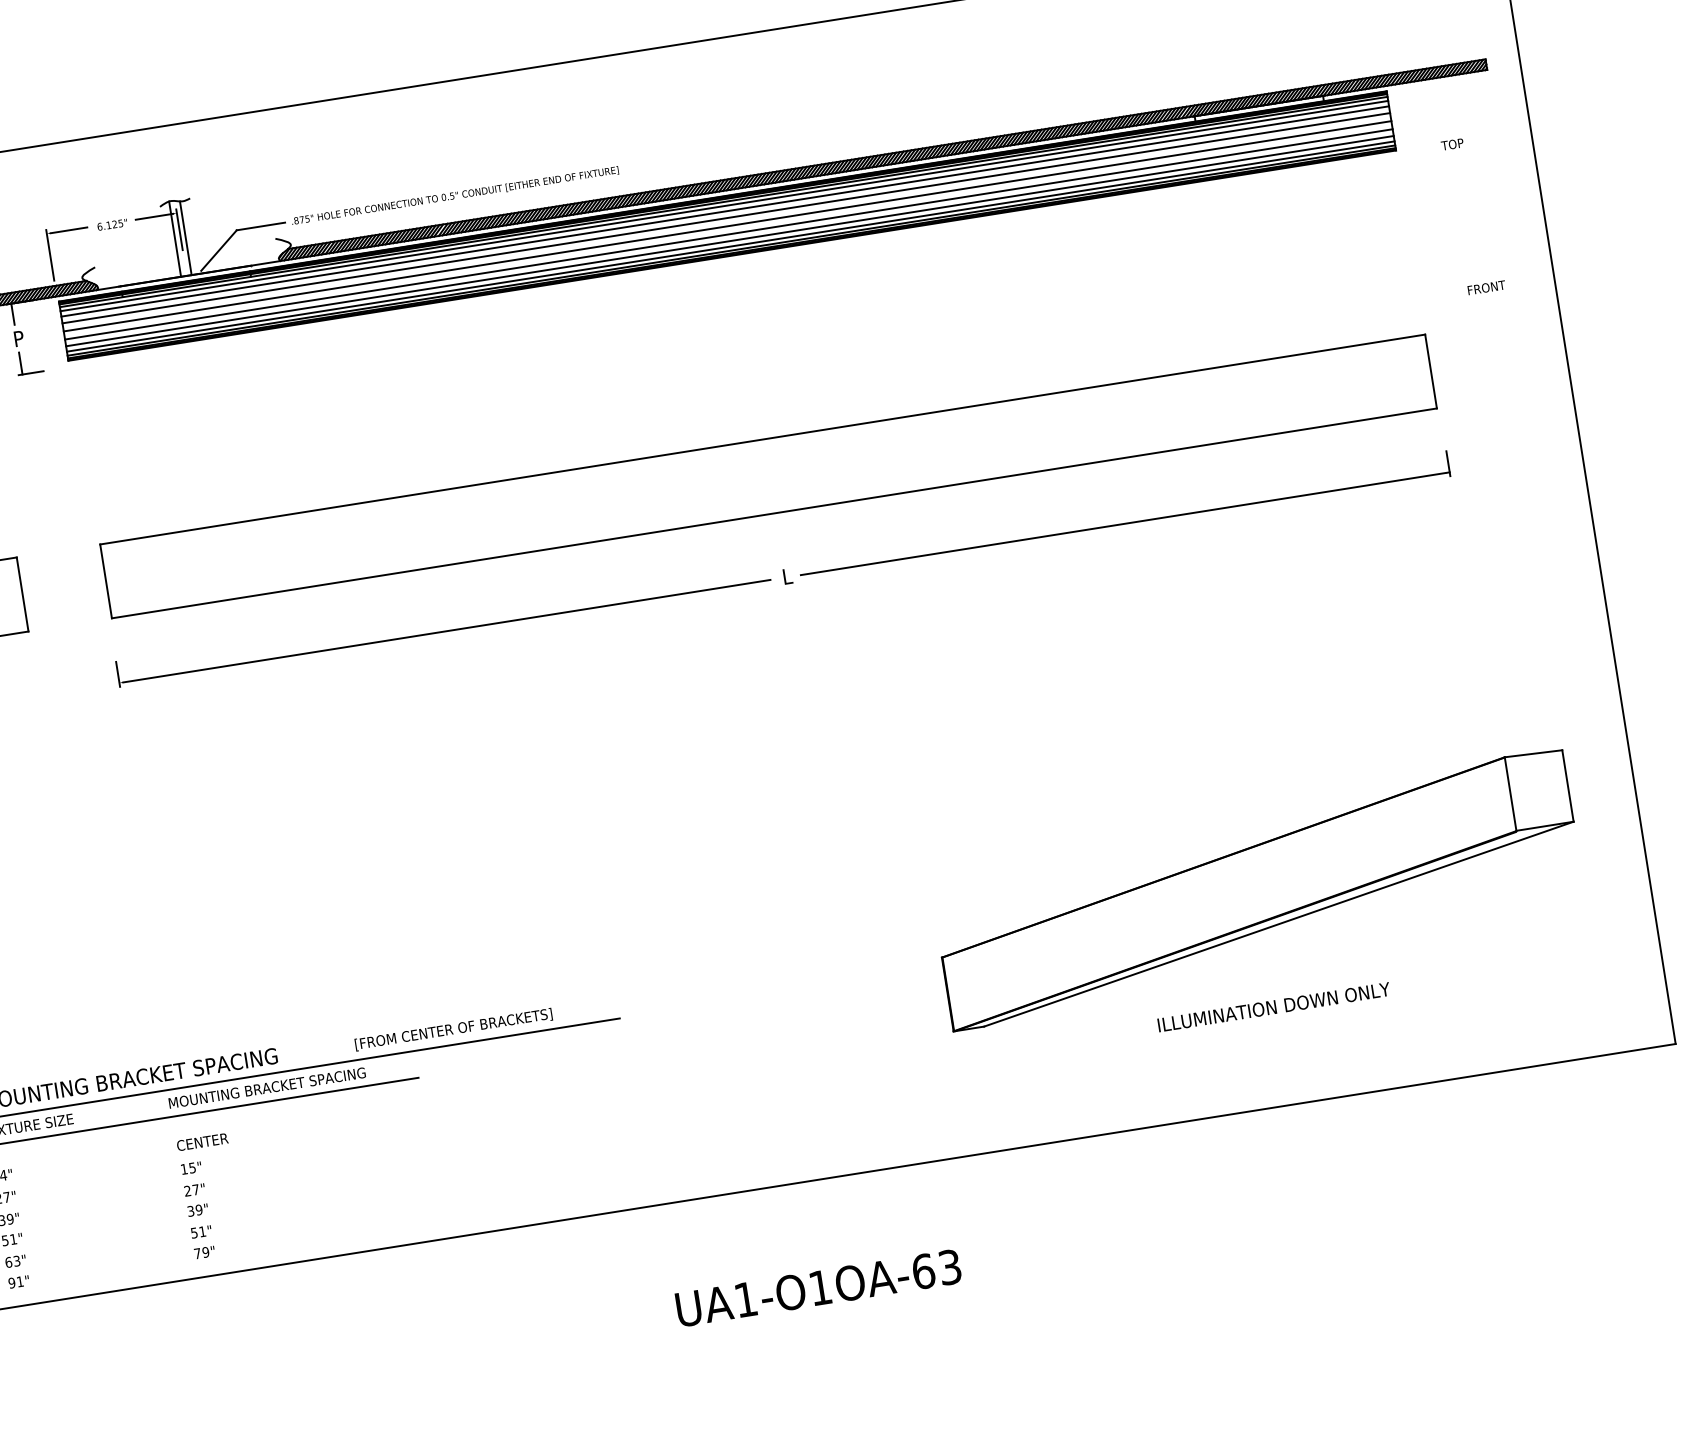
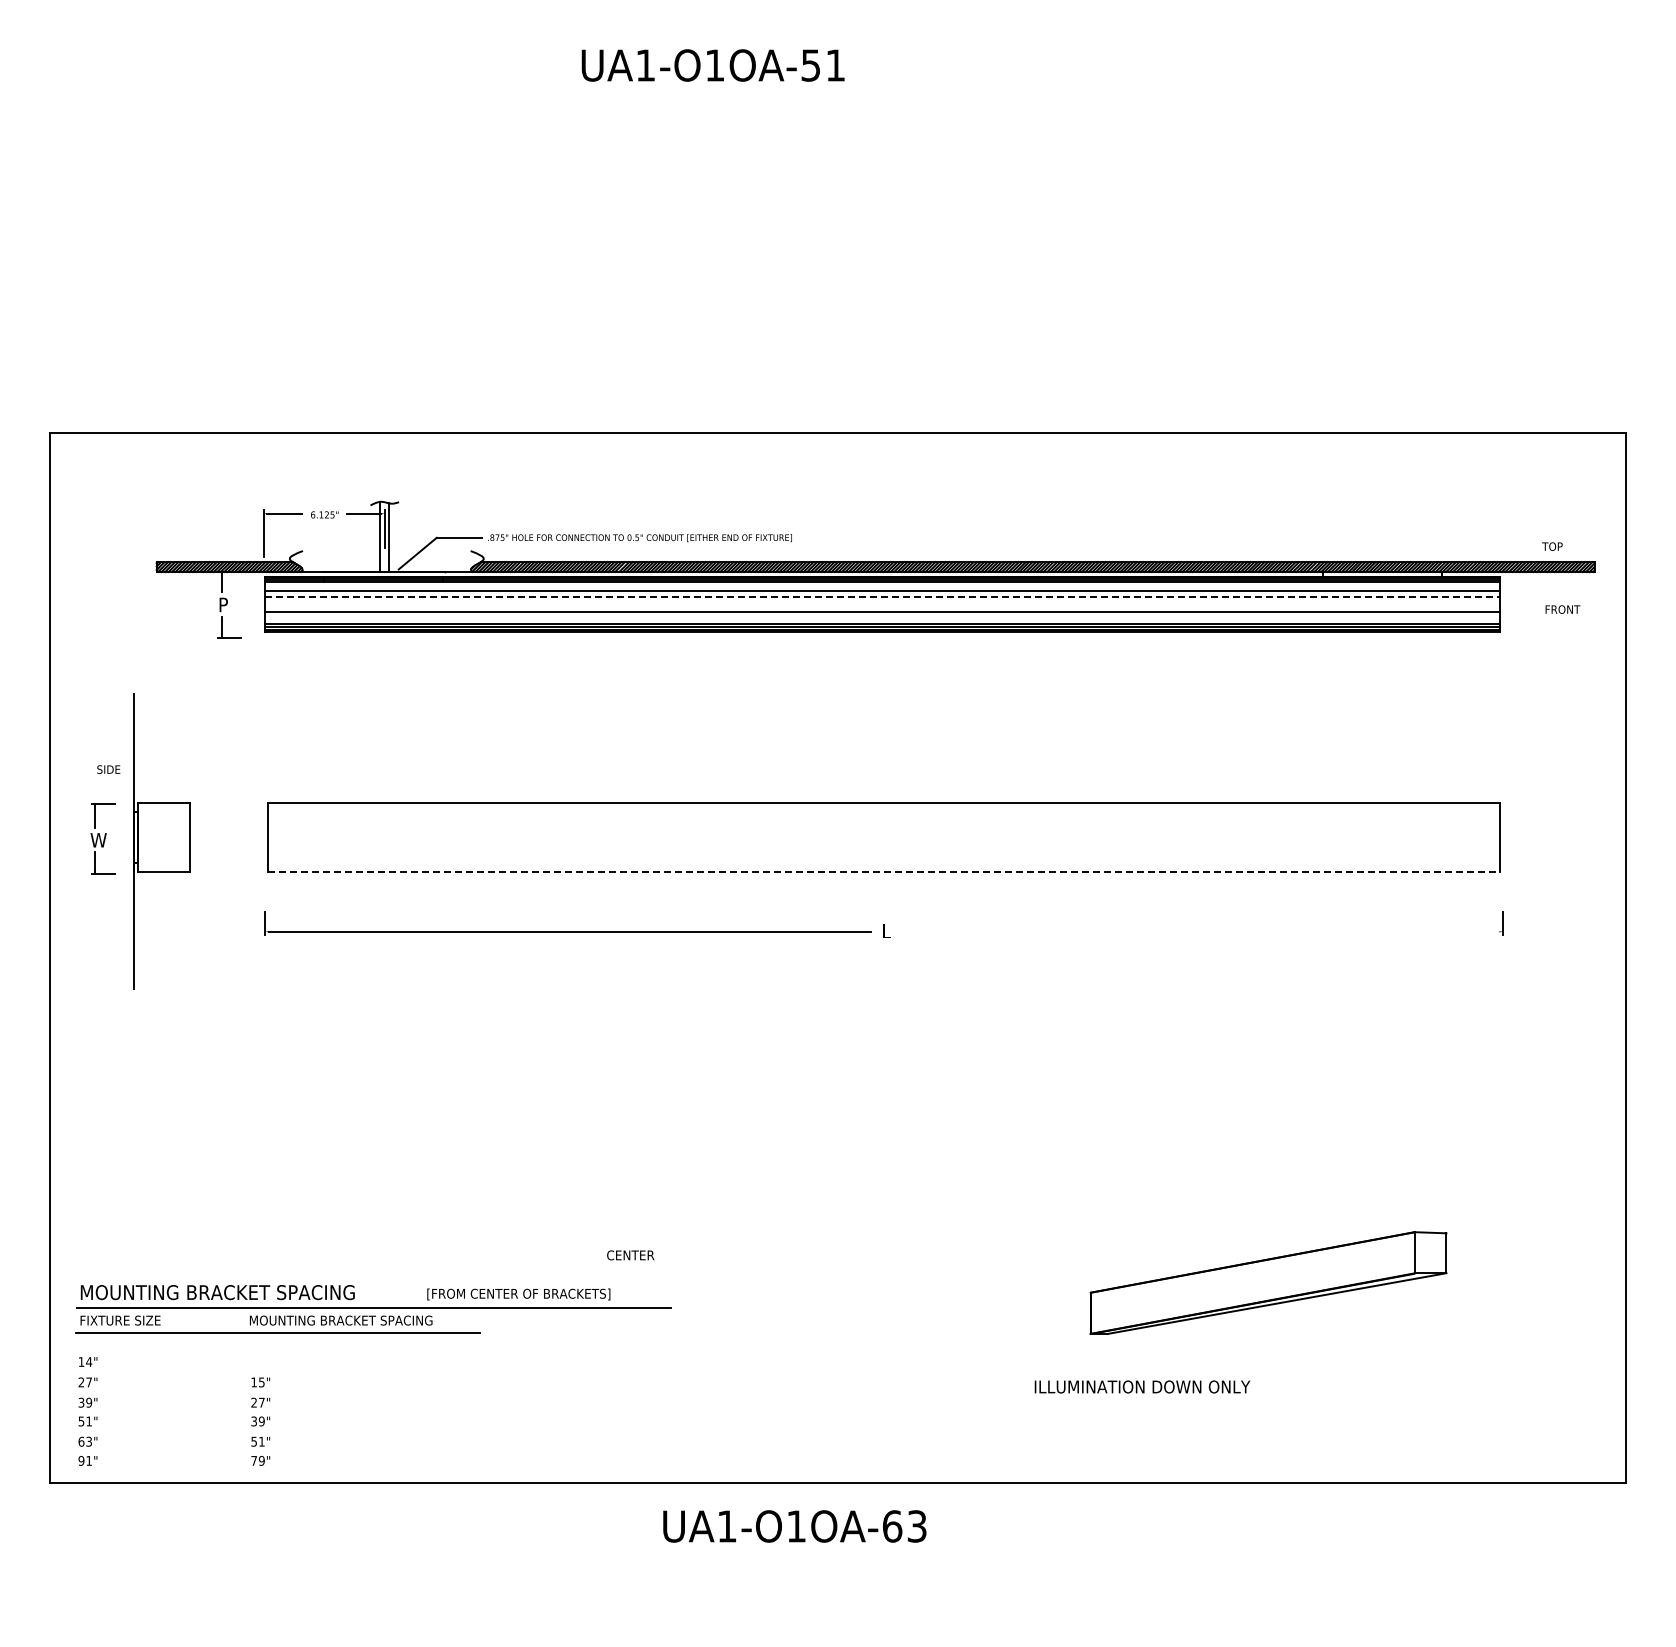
text: (1452, 144) -> (1552, 546), moved
line: (723, 205) -> (882, 585), removed
line: (726, 218) -> (882, 597), solid -> dashed
line: (727, 226) -> (882, 604), removed
line: (729, 241) -> (882, 618), removed
text: (1486, 287) -> (1562, 609), moved
line: (774, 512) -> (884, 871), solid -> dashed
line: (1124, 523) -> (1200, 931), removed
part: (1257, 889) -> (1268, 1282), size x0.6
text: (1273, 1006) -> (1142, 1386), moved
text: (202, 1142) -> (630, 1255), moved
text: (818, 1288) -> (794, 1526), moved

